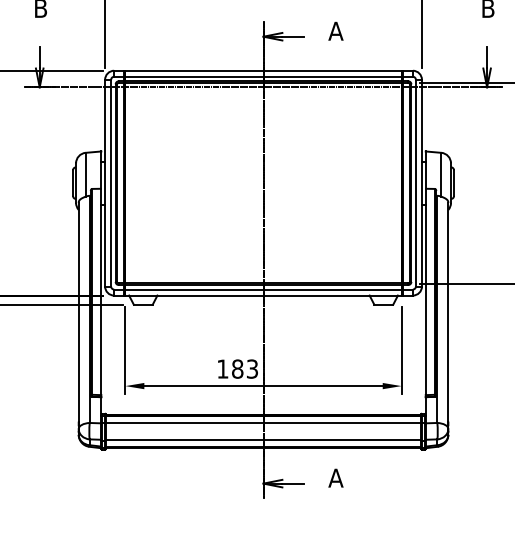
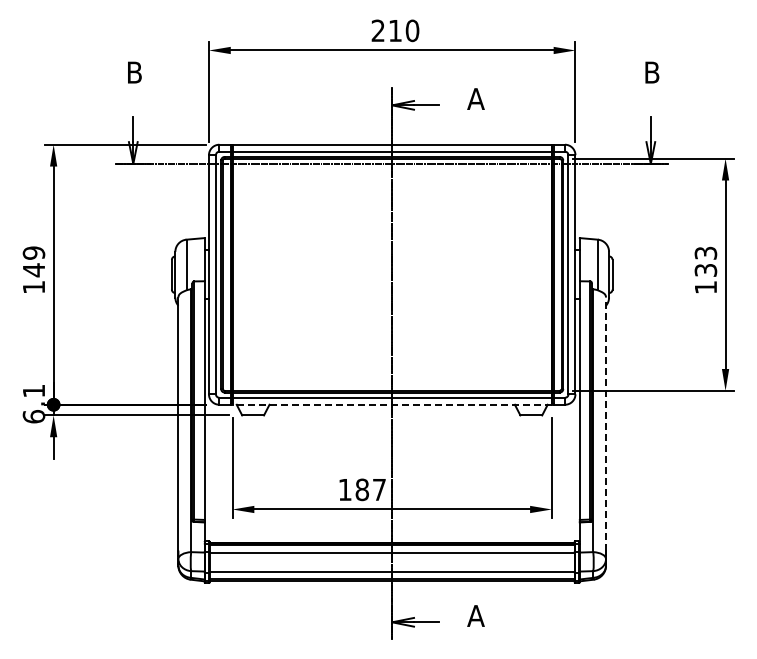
line: (263, 295) -> (392, 404), solid -> dashed
line: (448, 311) -> (606, 423), solid -> dashed
text: (252, 368) -> (379, 489), 183 -> 187

